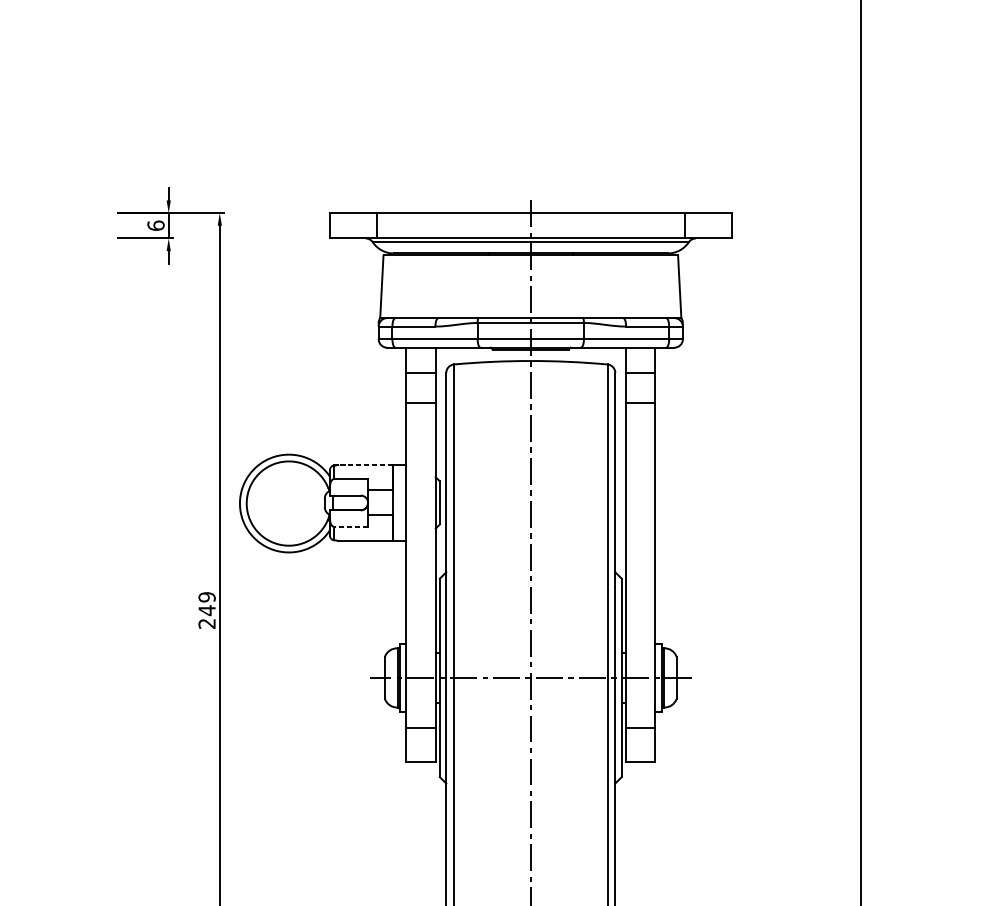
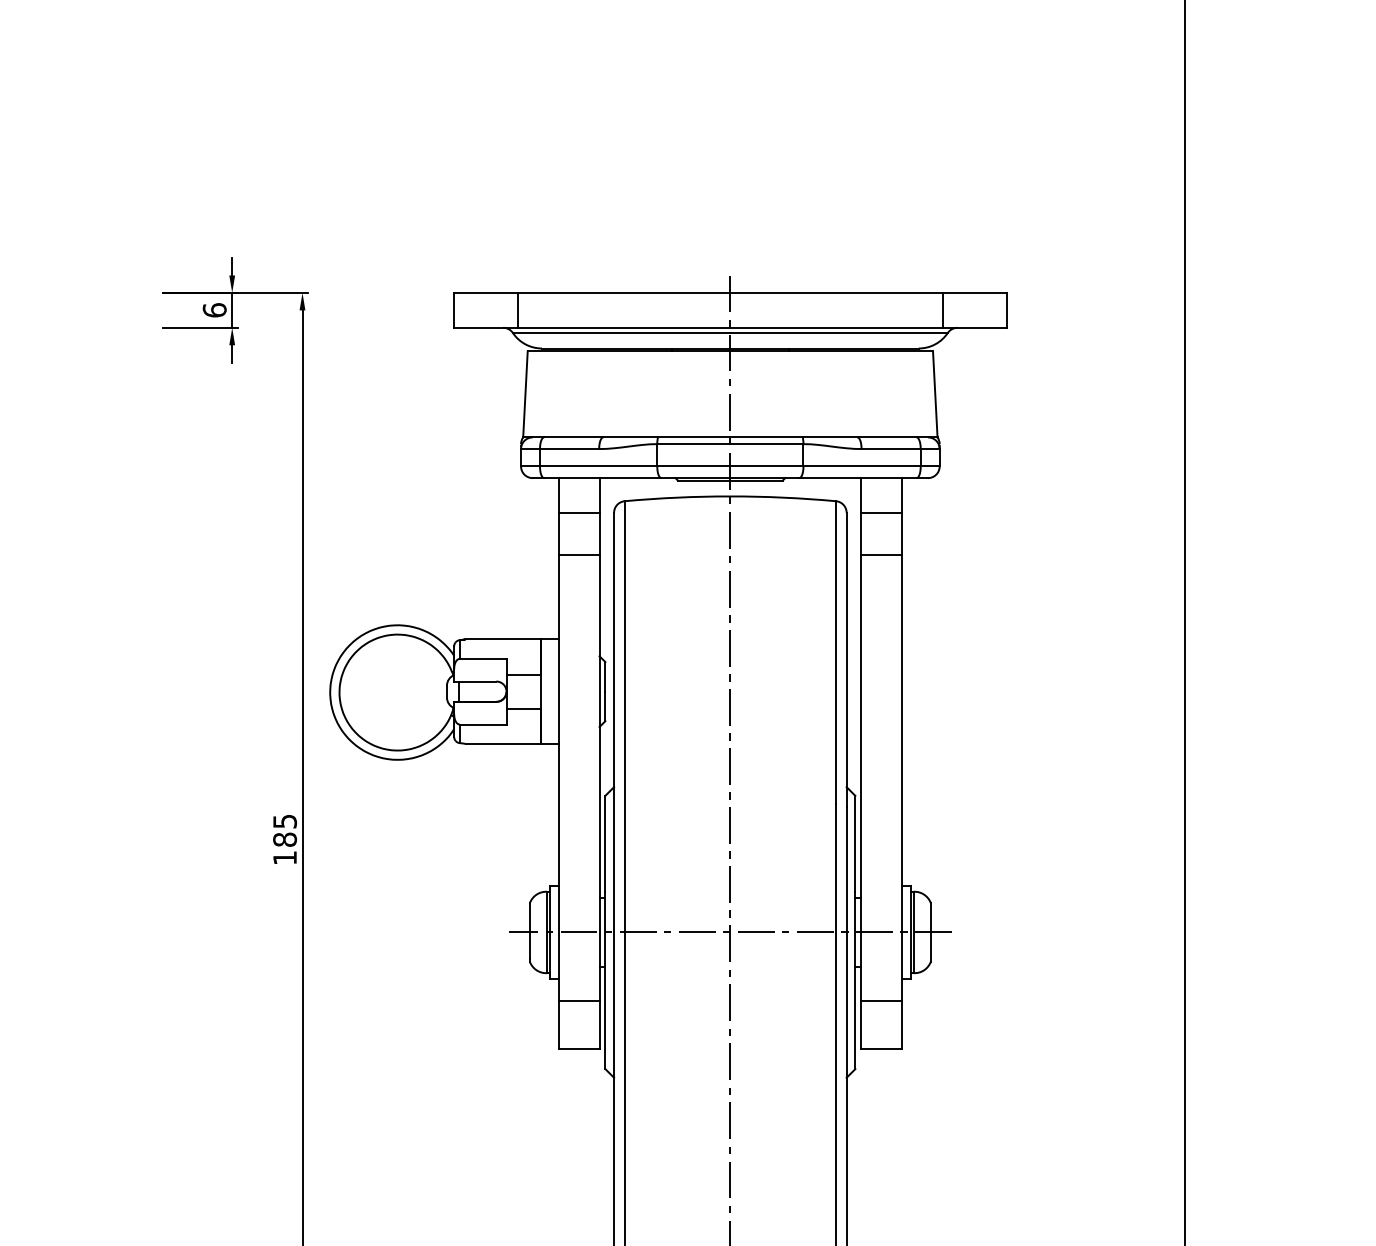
line: (365, 464) -> (503, 639), dashed -> solid
line: (350, 526) -> (482, 724), dashed -> solid
text: (207, 610) -> (285, 839), 249 -> 185

